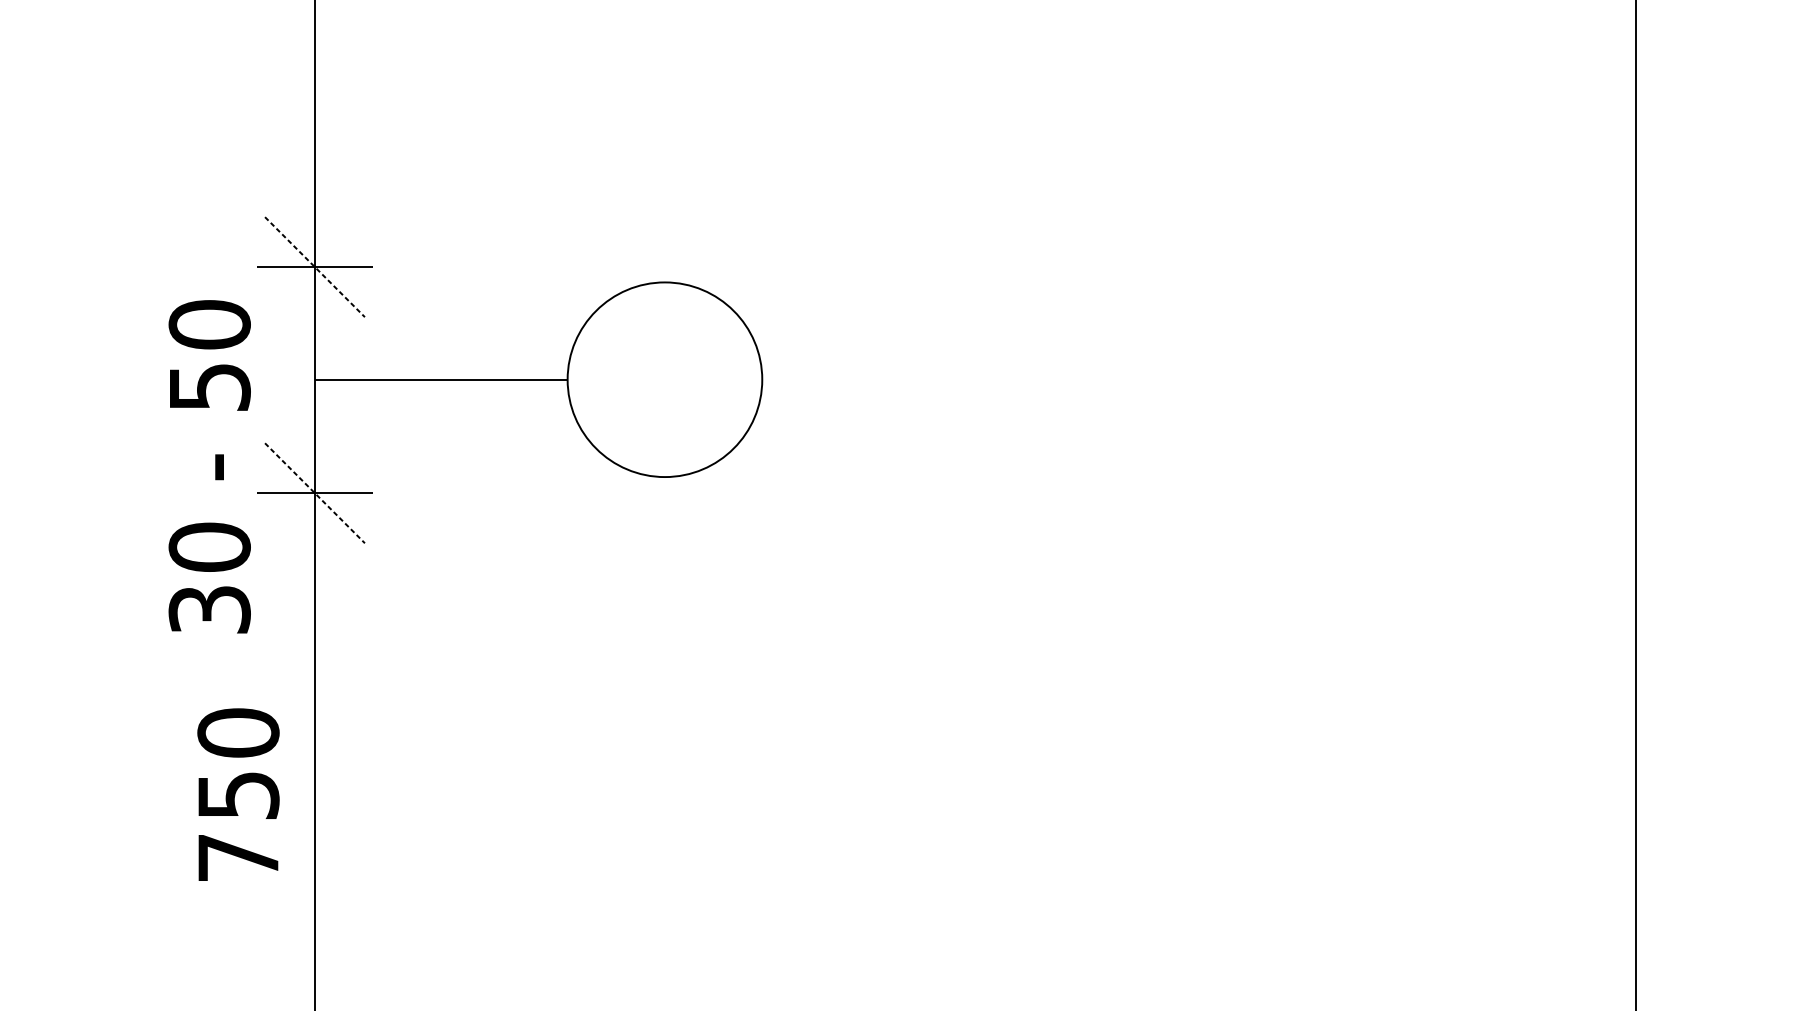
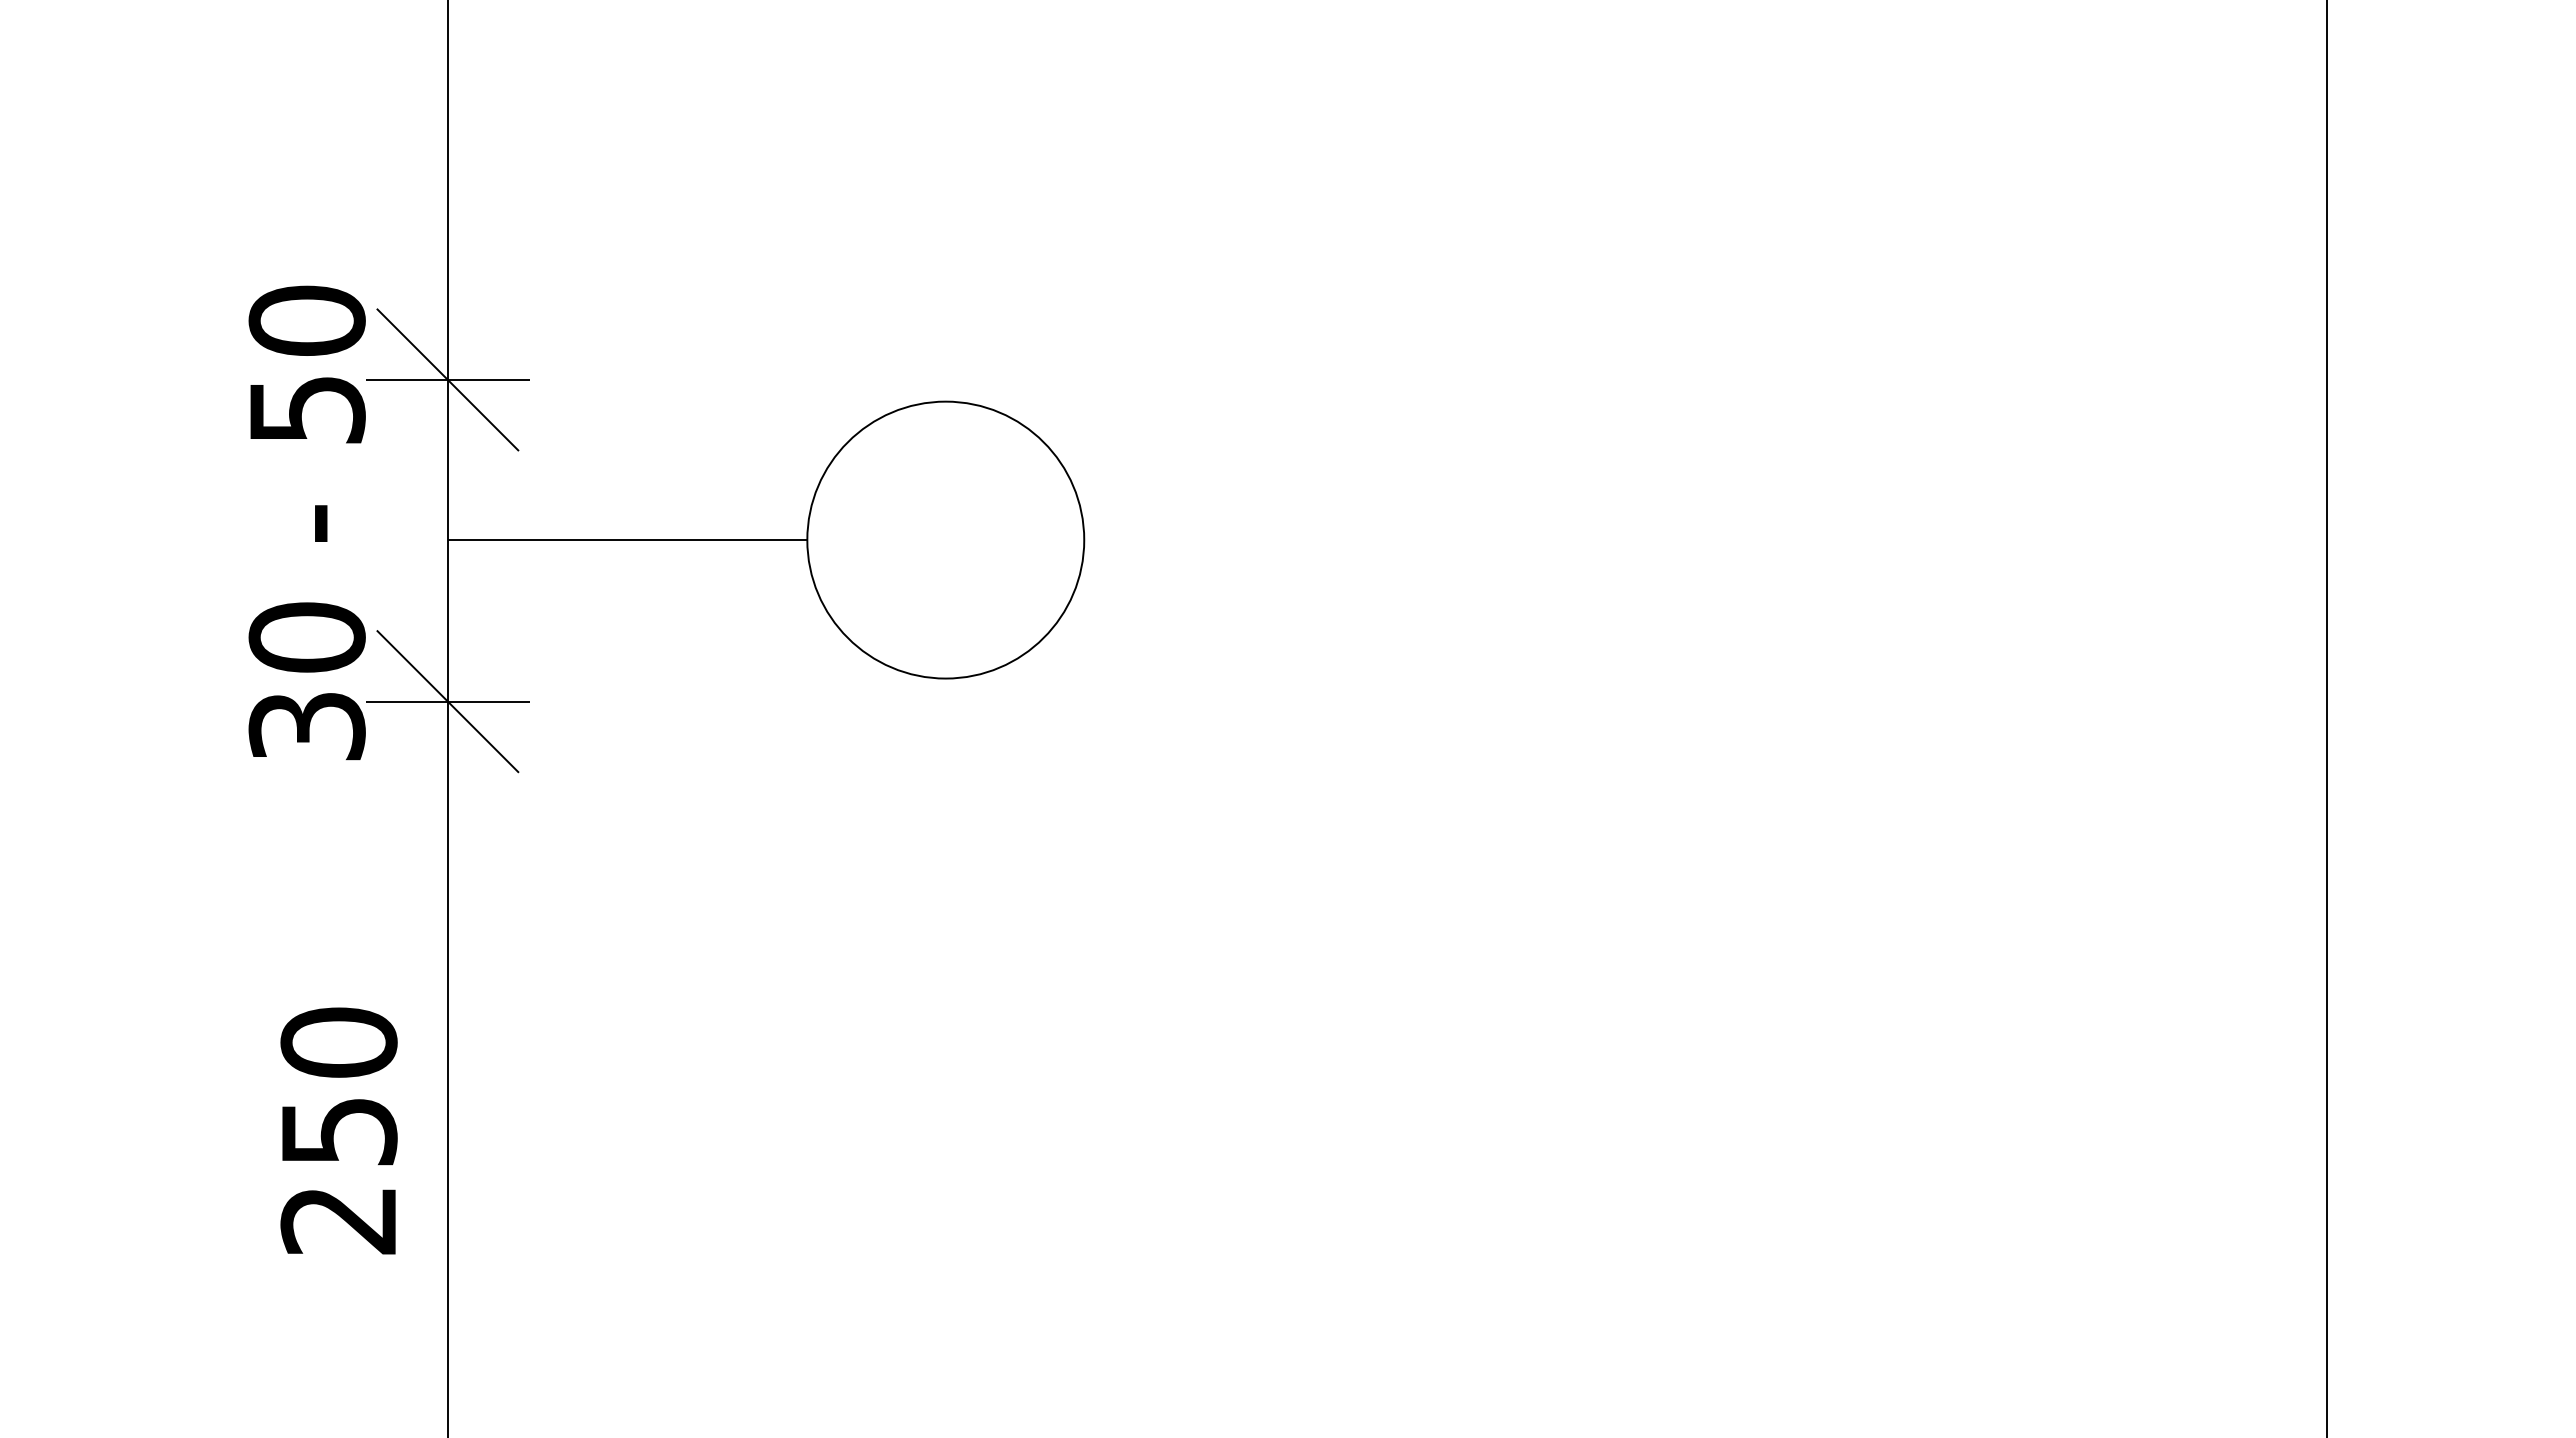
line: (314, 266) -> (447, 379), dashed -> solid
text: (209, 466) -> (306, 522), moved
line: (314, 493) -> (447, 701), dashed -> solid
text: (237, 858) -> (337, 1220), 750 -> 250

